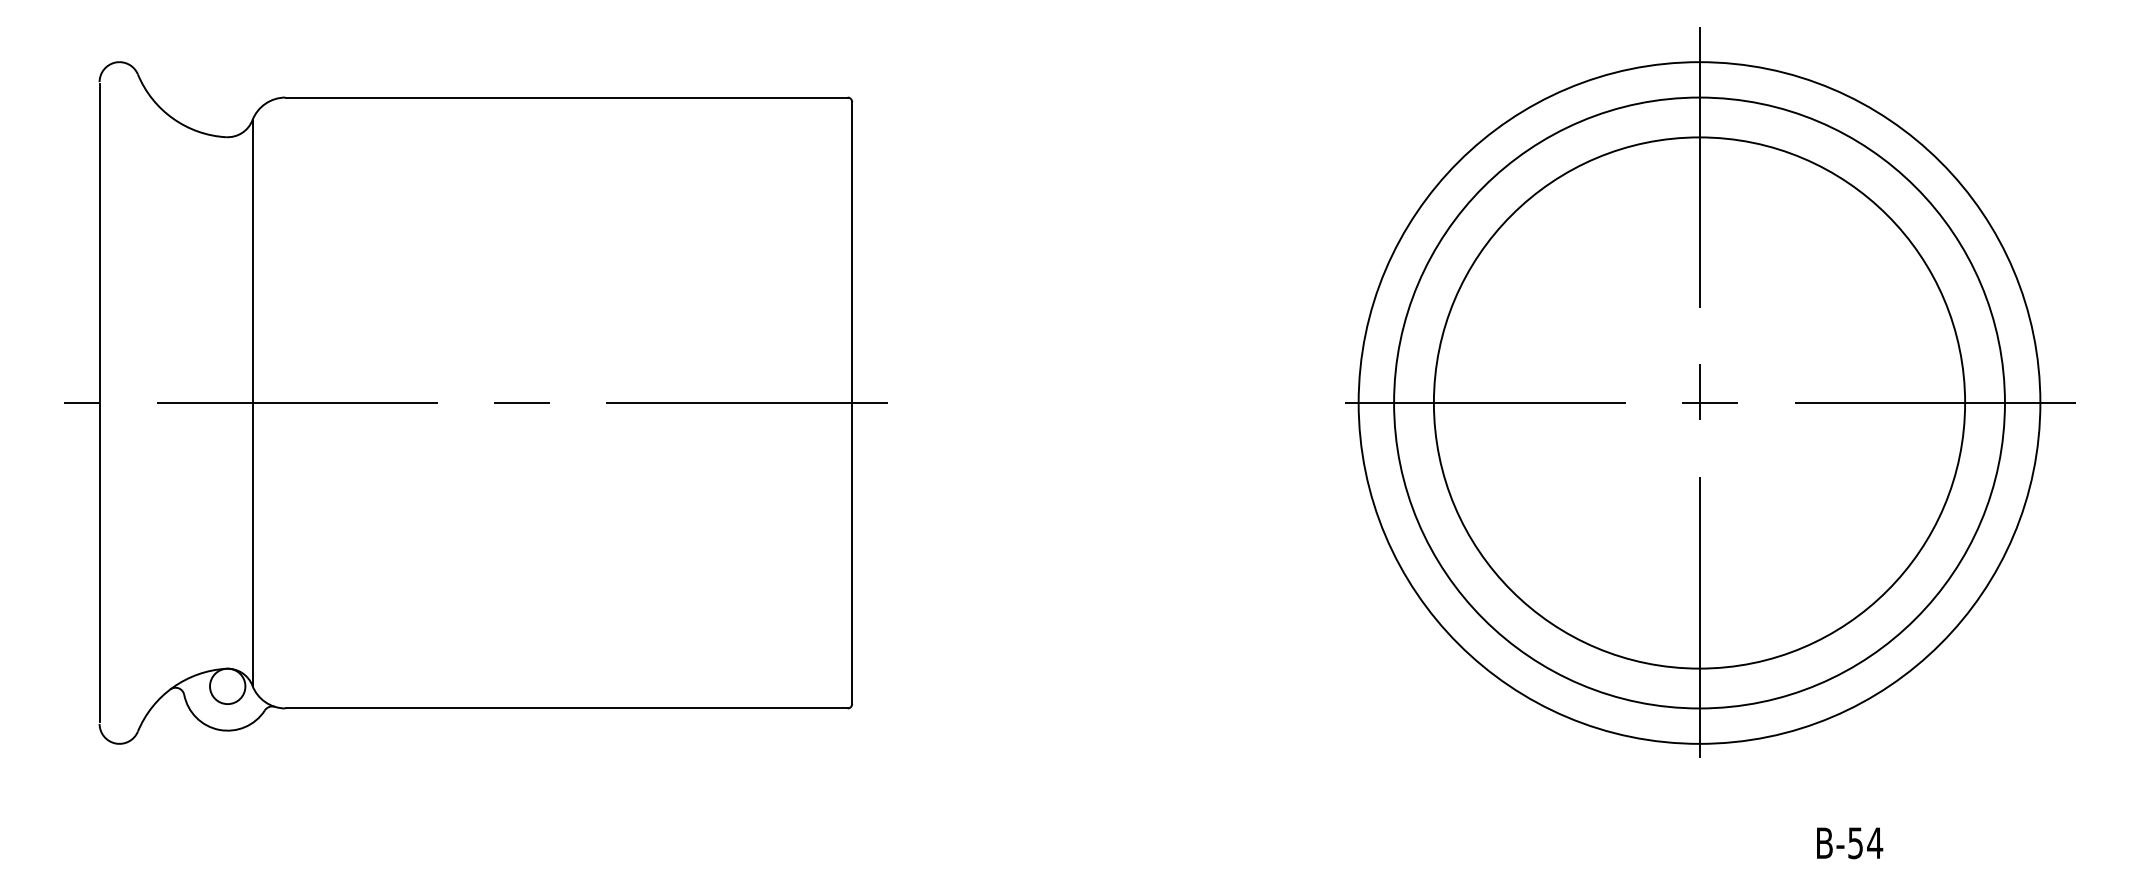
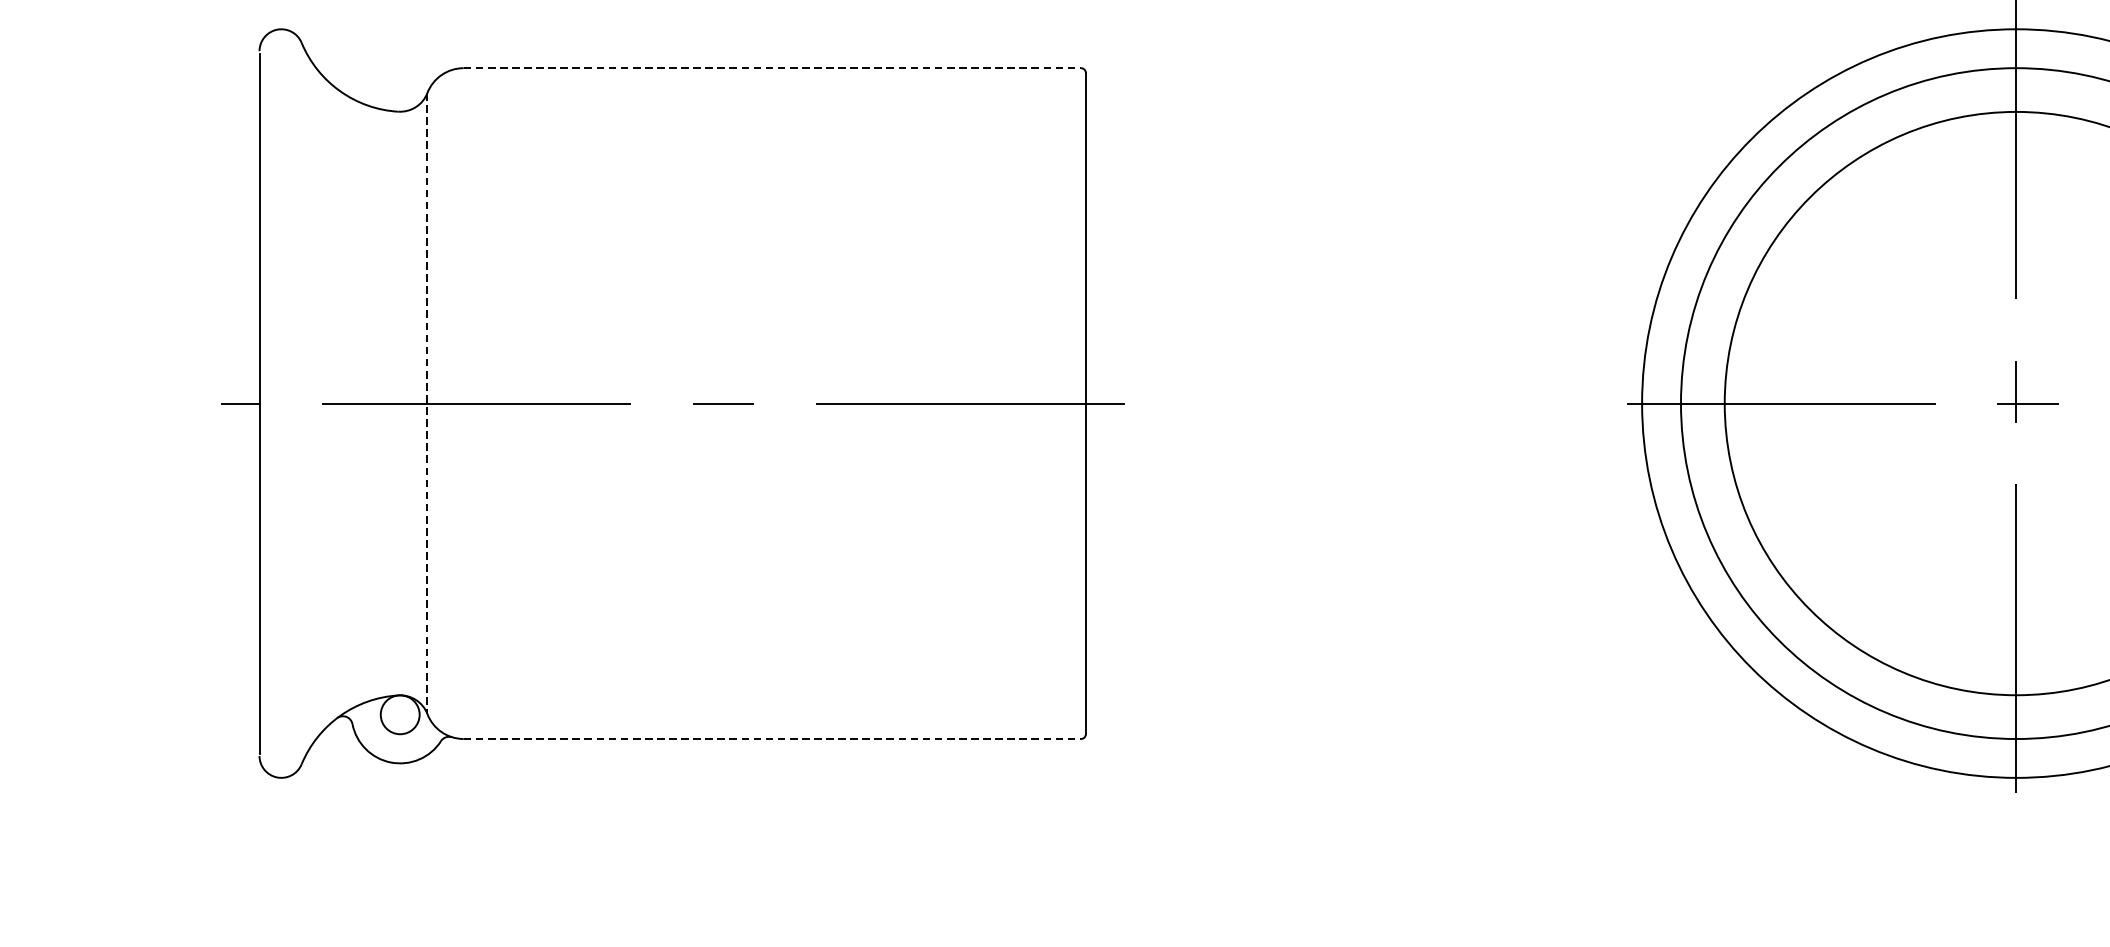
line: (567, 97) -> (773, 68), solid -> dashed
line: (252, 402) -> (427, 403), solid -> dashed
line: (567, 708) -> (773, 739), solid -> dashed

